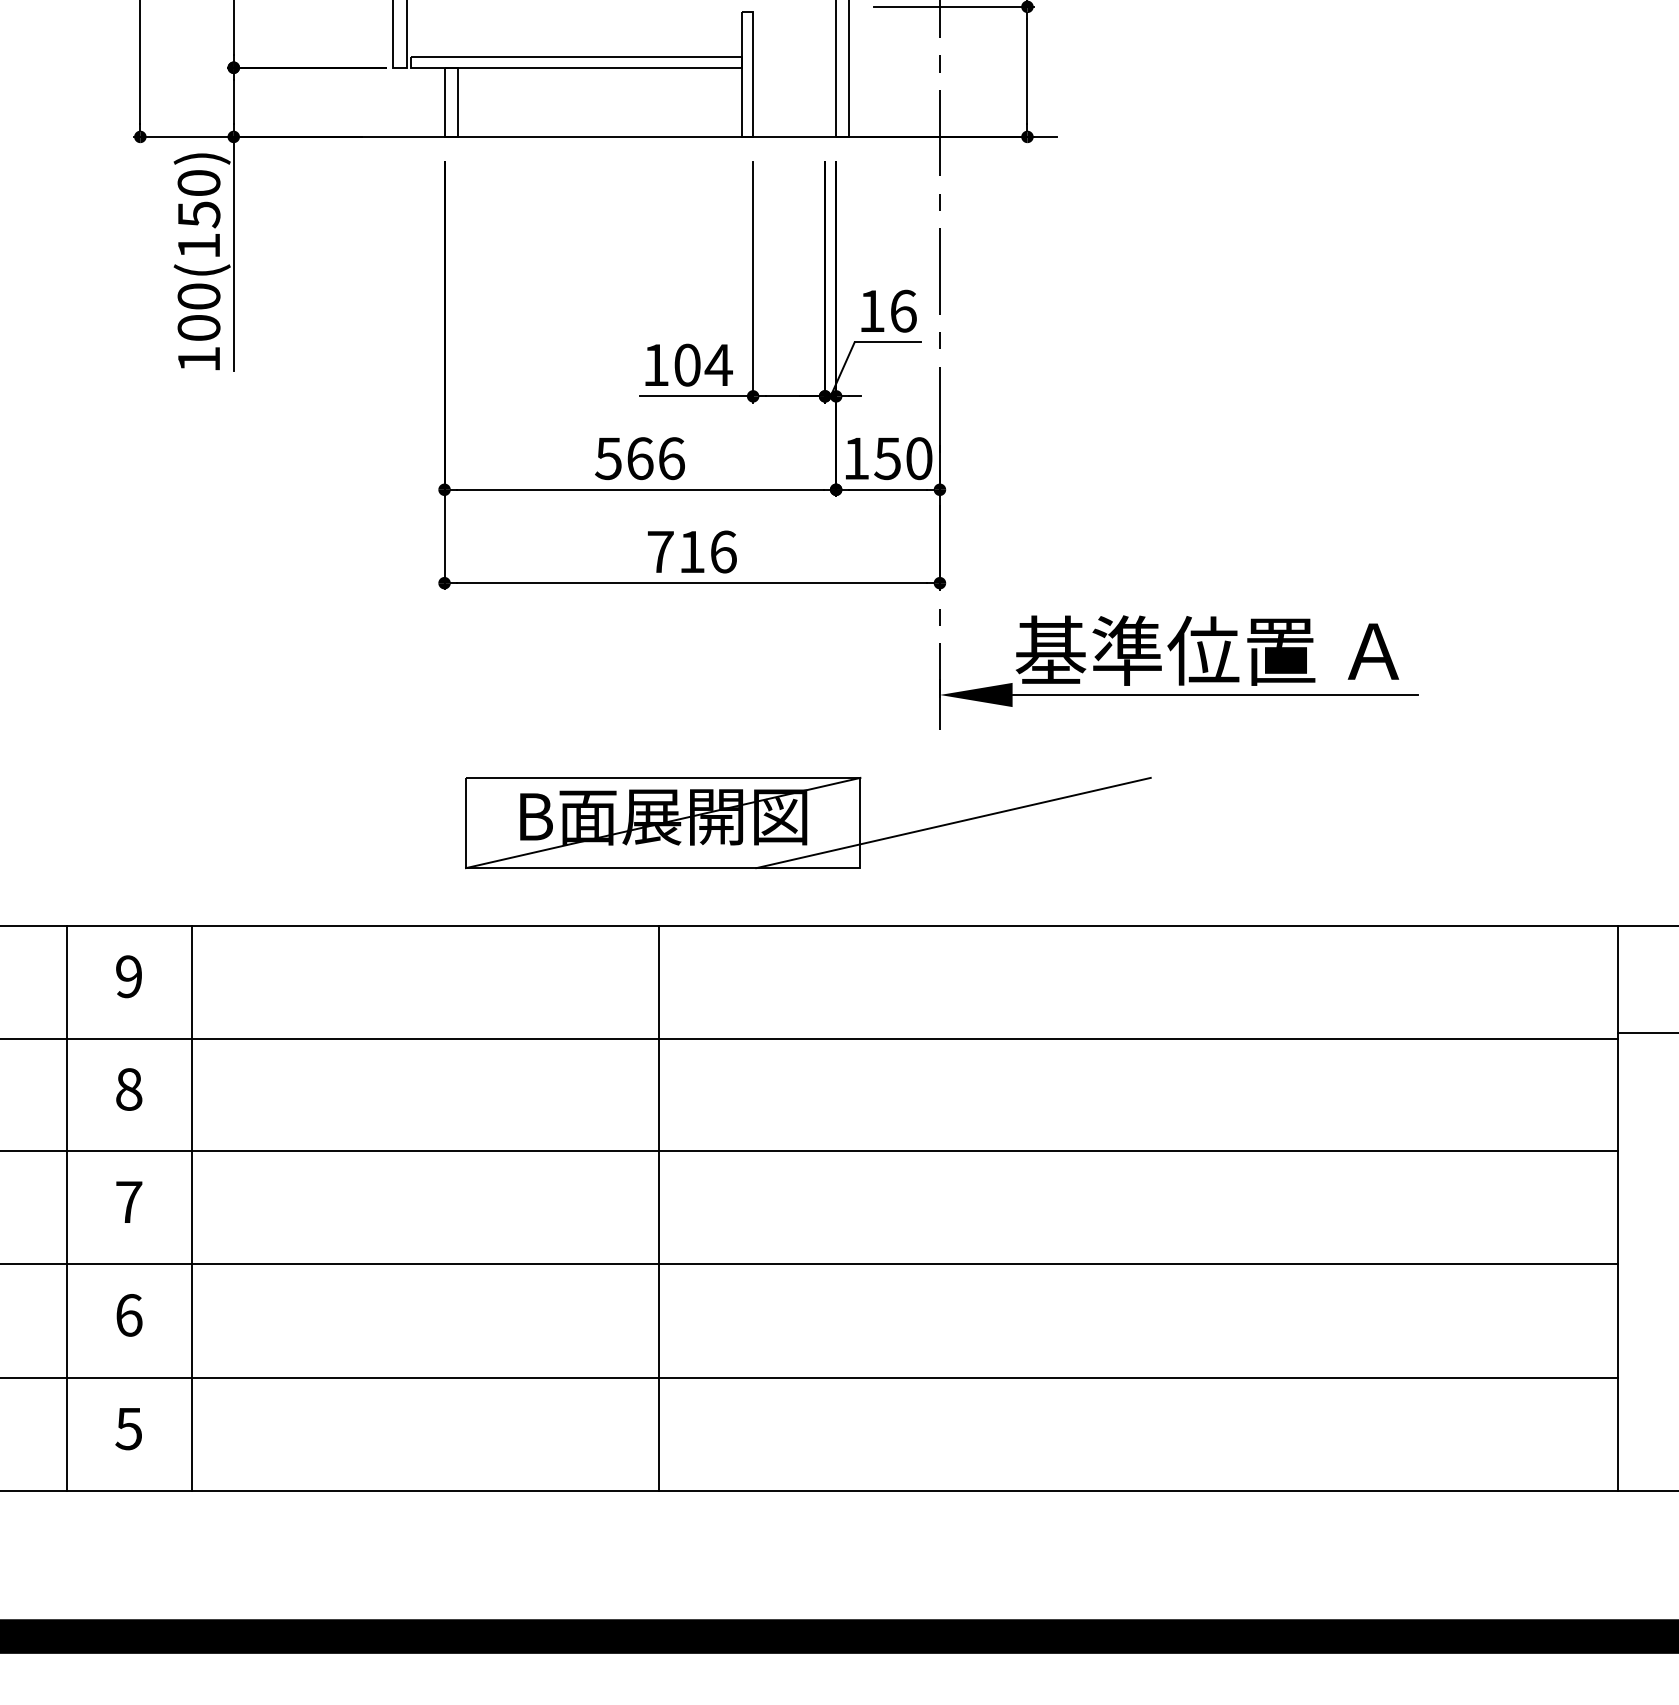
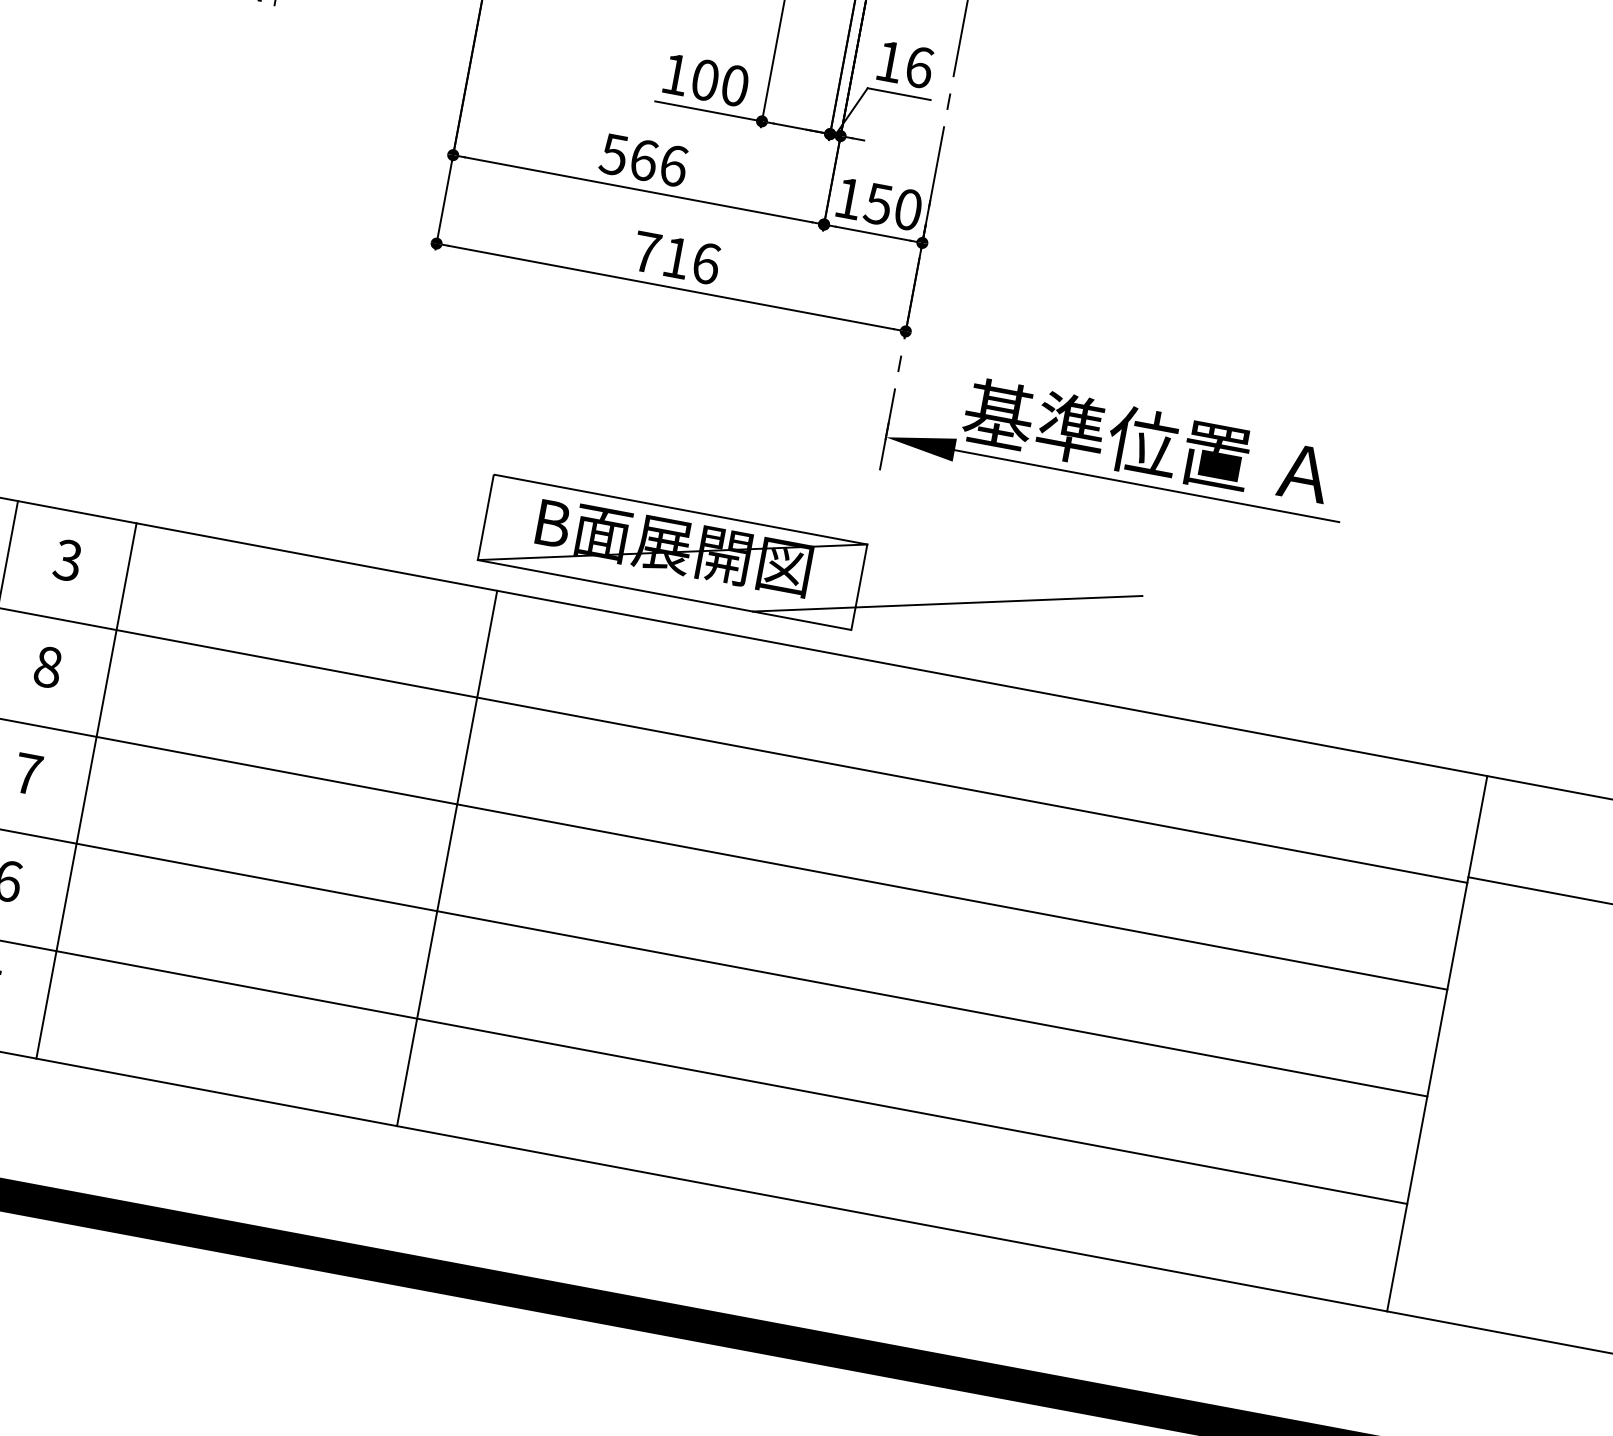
text: (718, 364) -> (734, 85), 104 -> 100
part: (808, 823) -> (810, 578), moved
text: (128, 976) -> (67, 560), 9 -> 3
line: (658, 1207) -> (447, 857), moved

